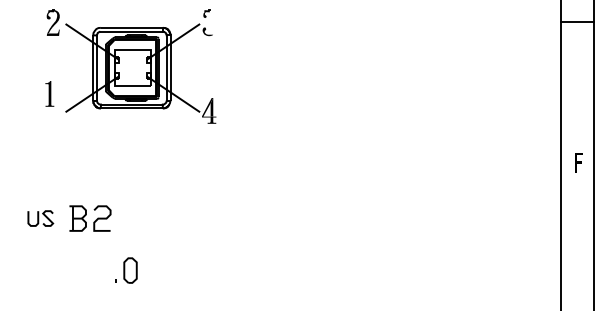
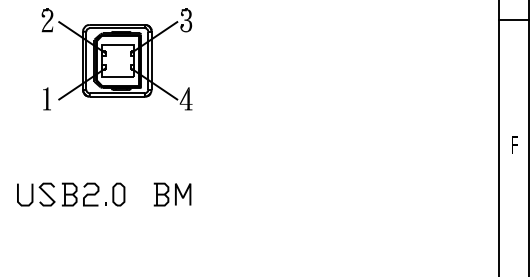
fill: (210, 22) -> (187, 20), added
part: (49, 93) -> (46, 98), moved
part: (40, 218) -> (36, 194), size x1.67
part: (193, 218) -> (172, 194), added
part: (126, 270) -> (115, 194), moved

